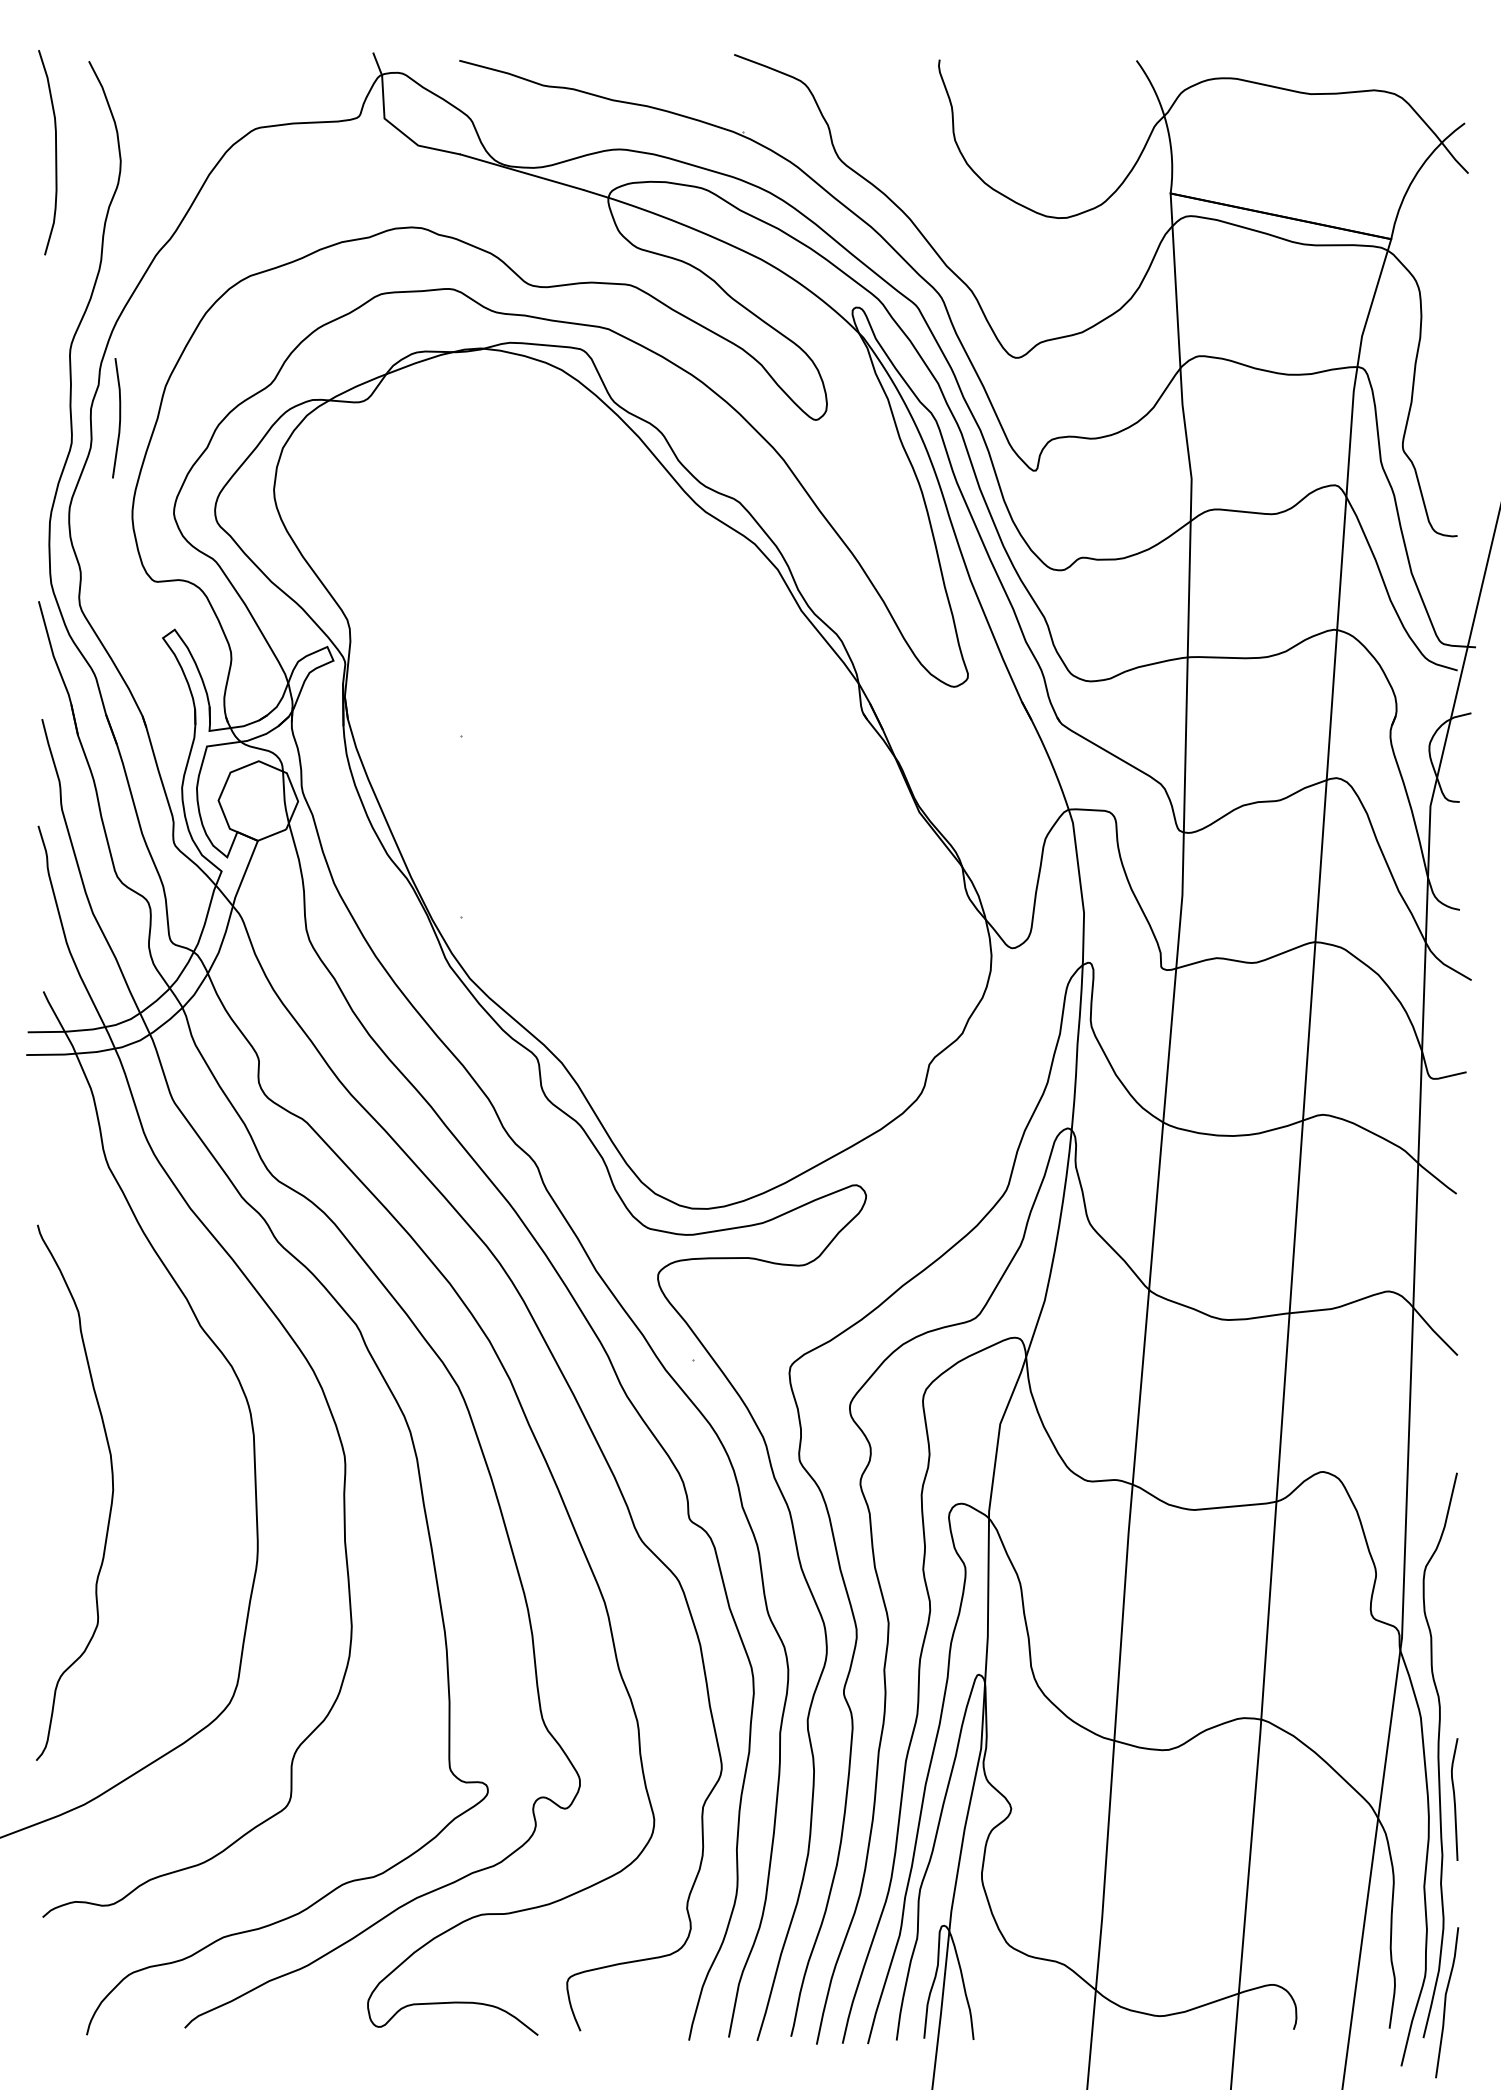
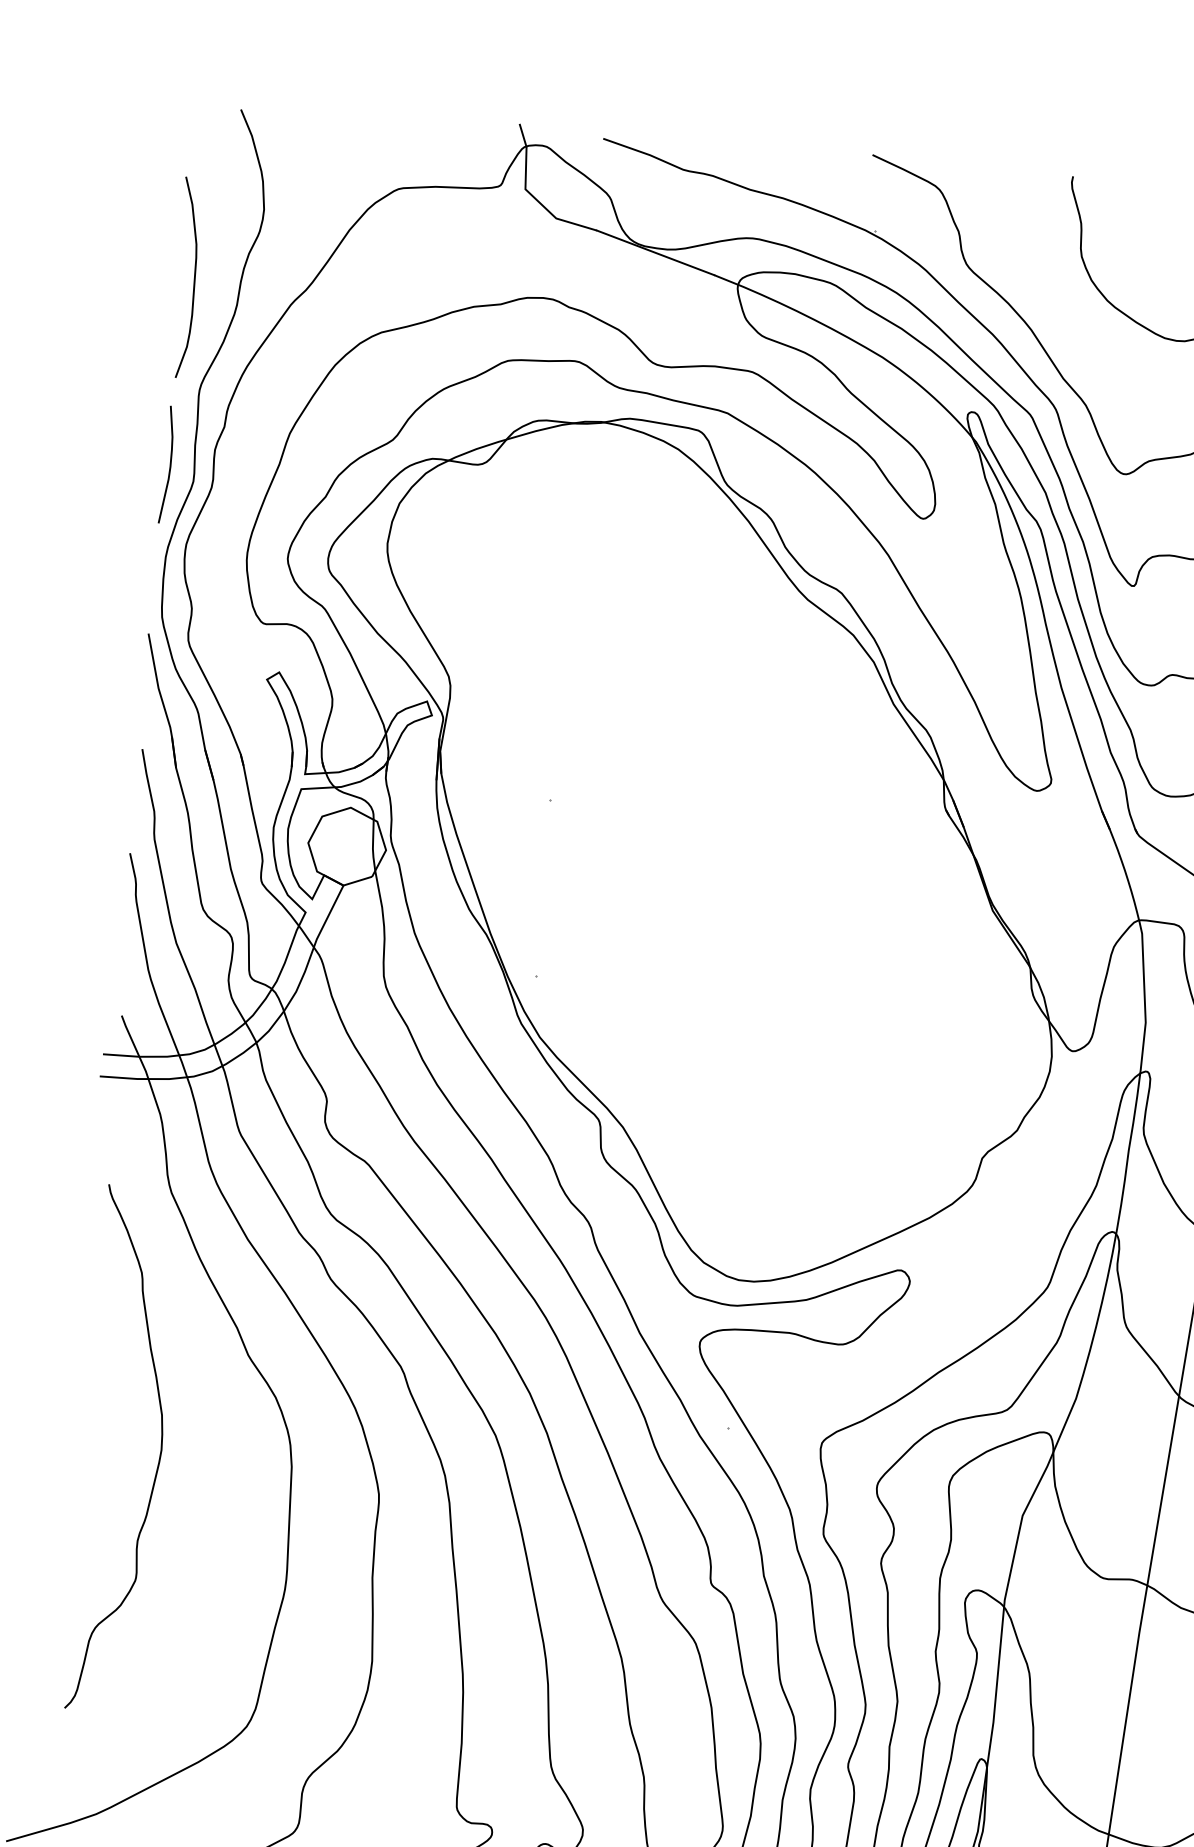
curve: (55, 152) -> (194, 278), moved
curve: (119, 418) -> (169, 465), moved
curve: (111, 1494) -> (159, 1453), moved

